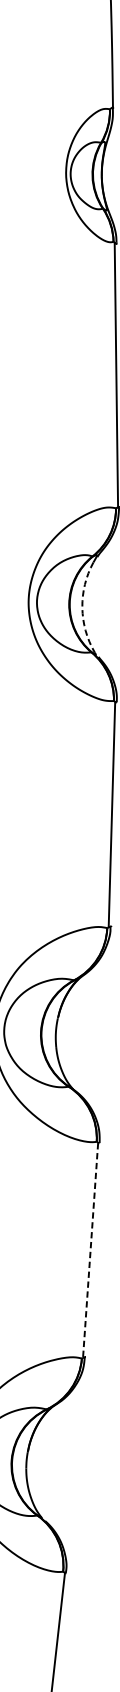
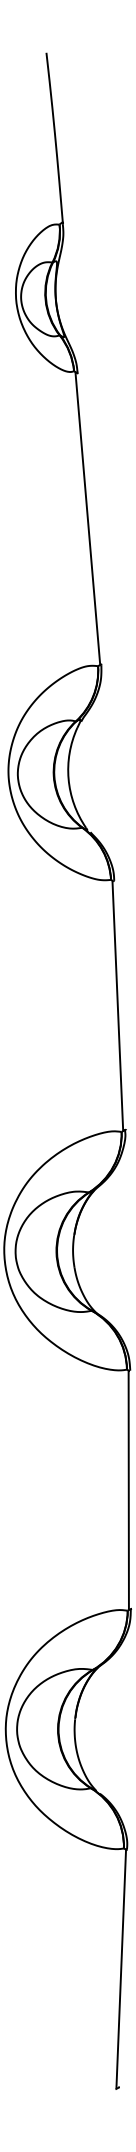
arc: (82, 608) -> (68, 779), dashed -> solid
line: (90, 1249) -> (128, 1489), dashed -> solid

